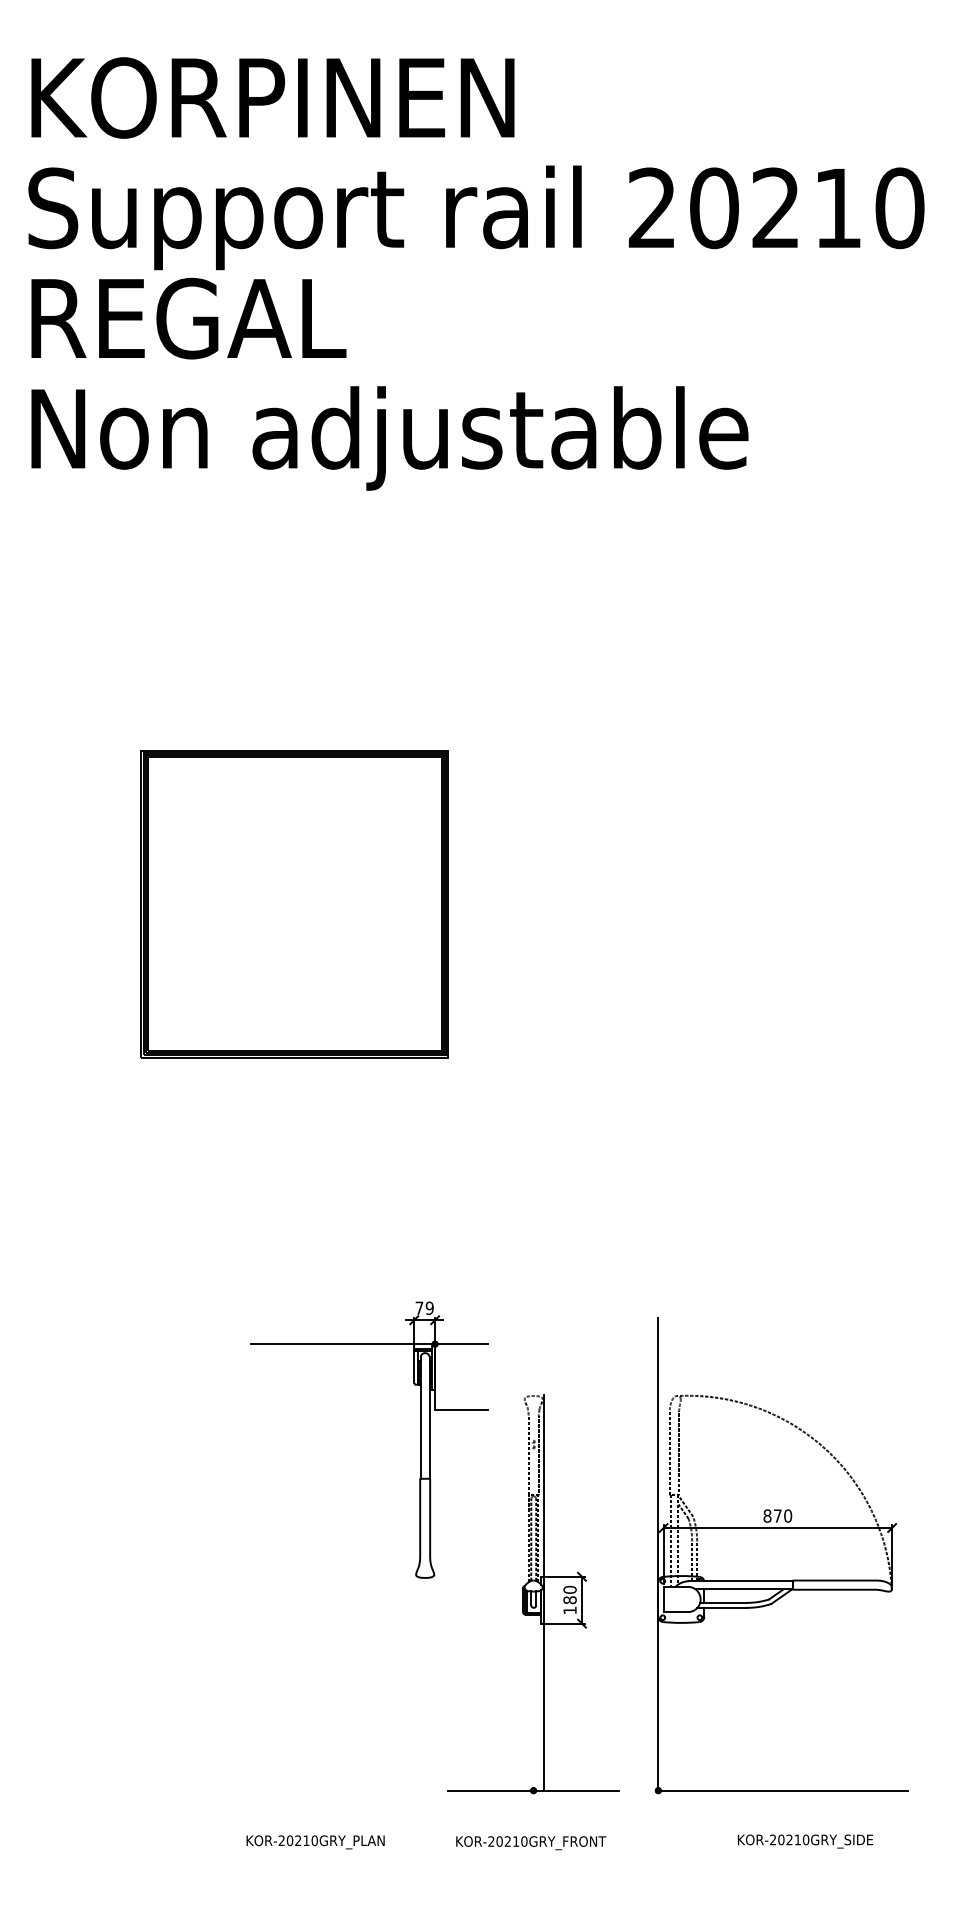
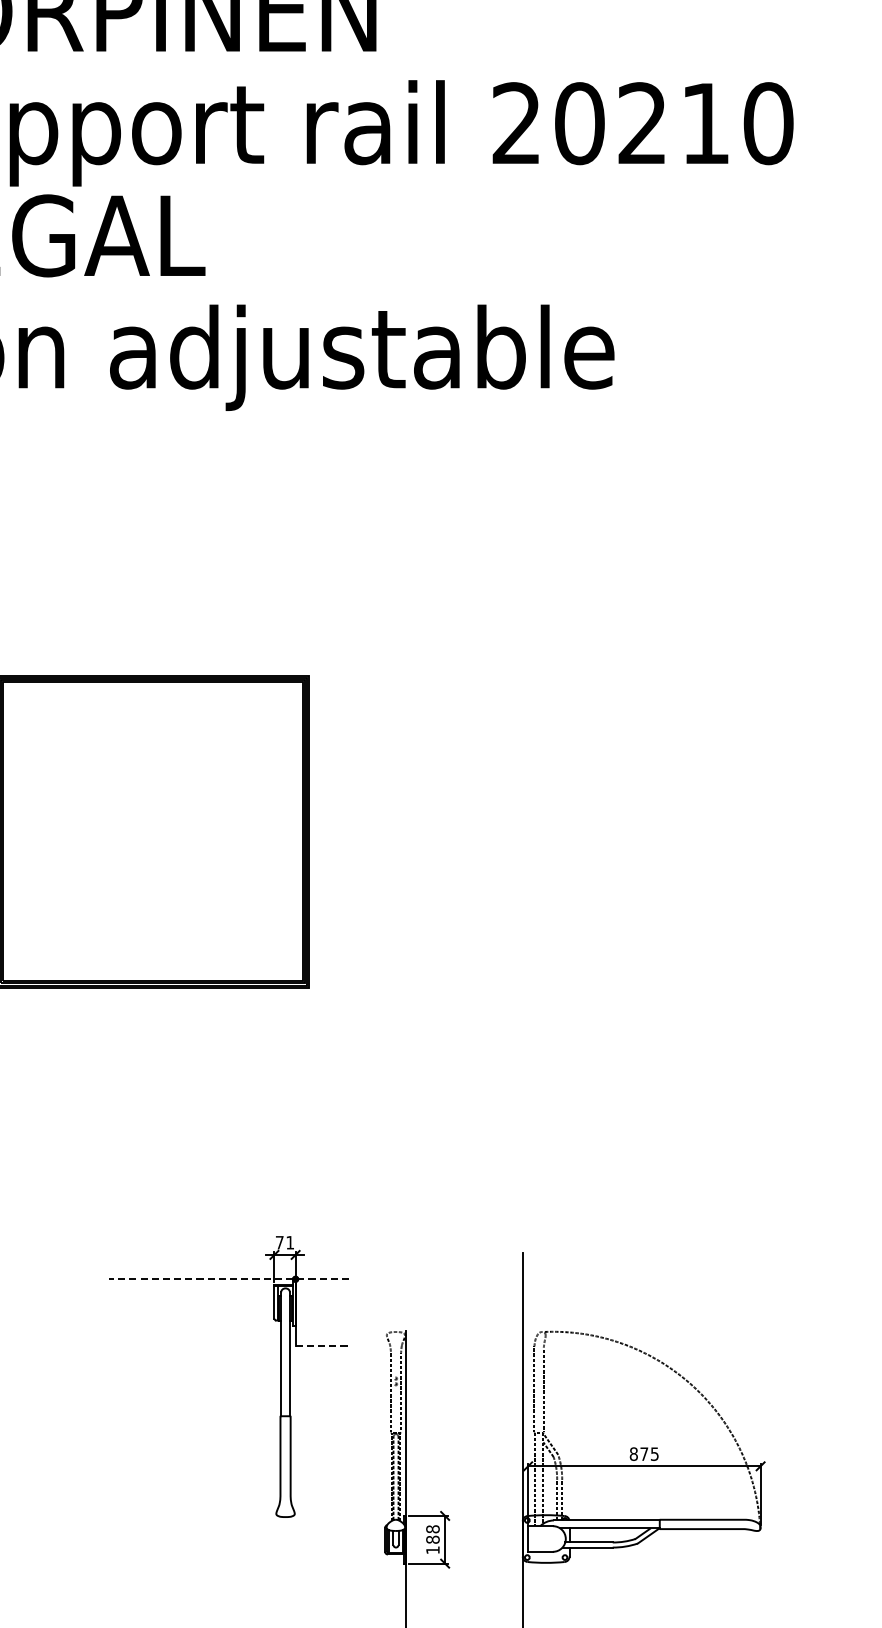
text: (429, 1307) -> (289, 1241), 79 -> 71
line: (368, 1344) -> (227, 1279), solid -> dashed
line: (461, 1409) -> (322, 1345), solid -> dashed
text: (788, 1515) -> (655, 1453), 870 -> 875
text: (569, 1589) -> (432, 1528), 180 -> 188

